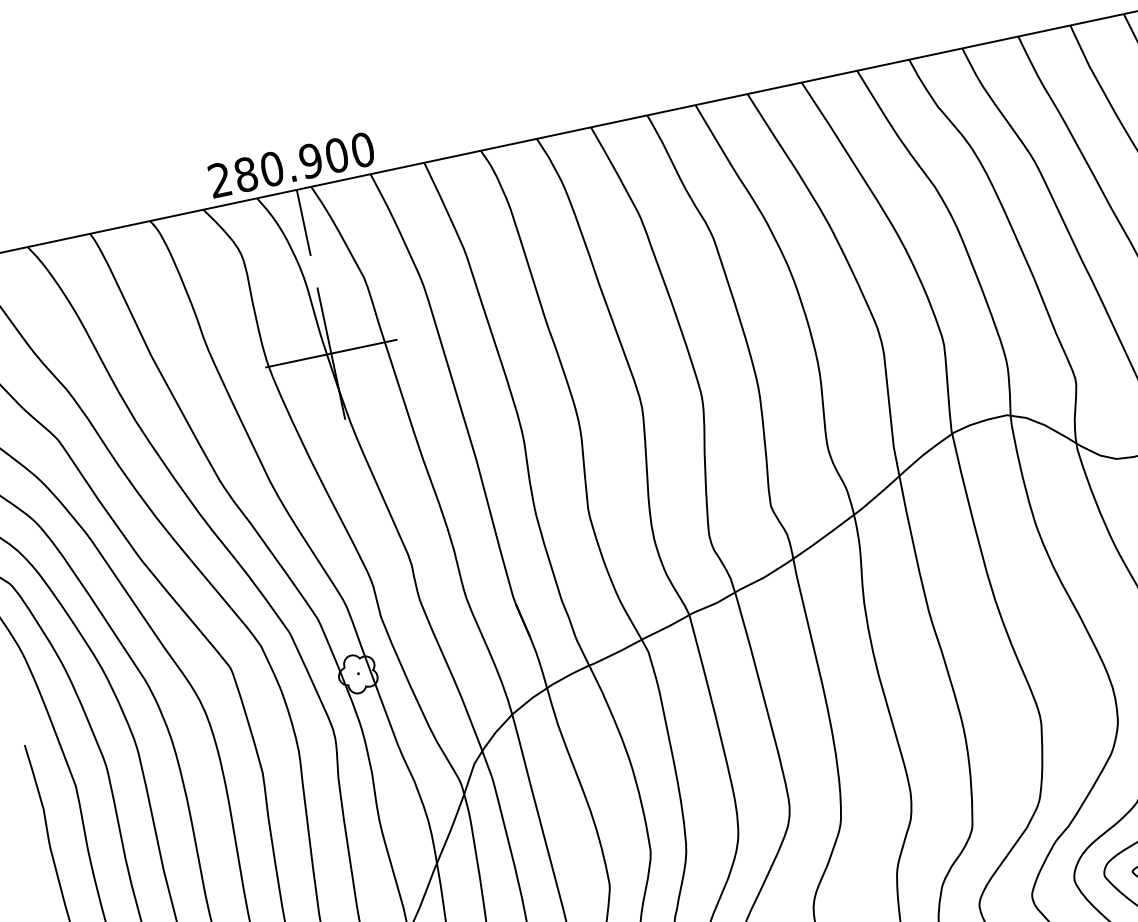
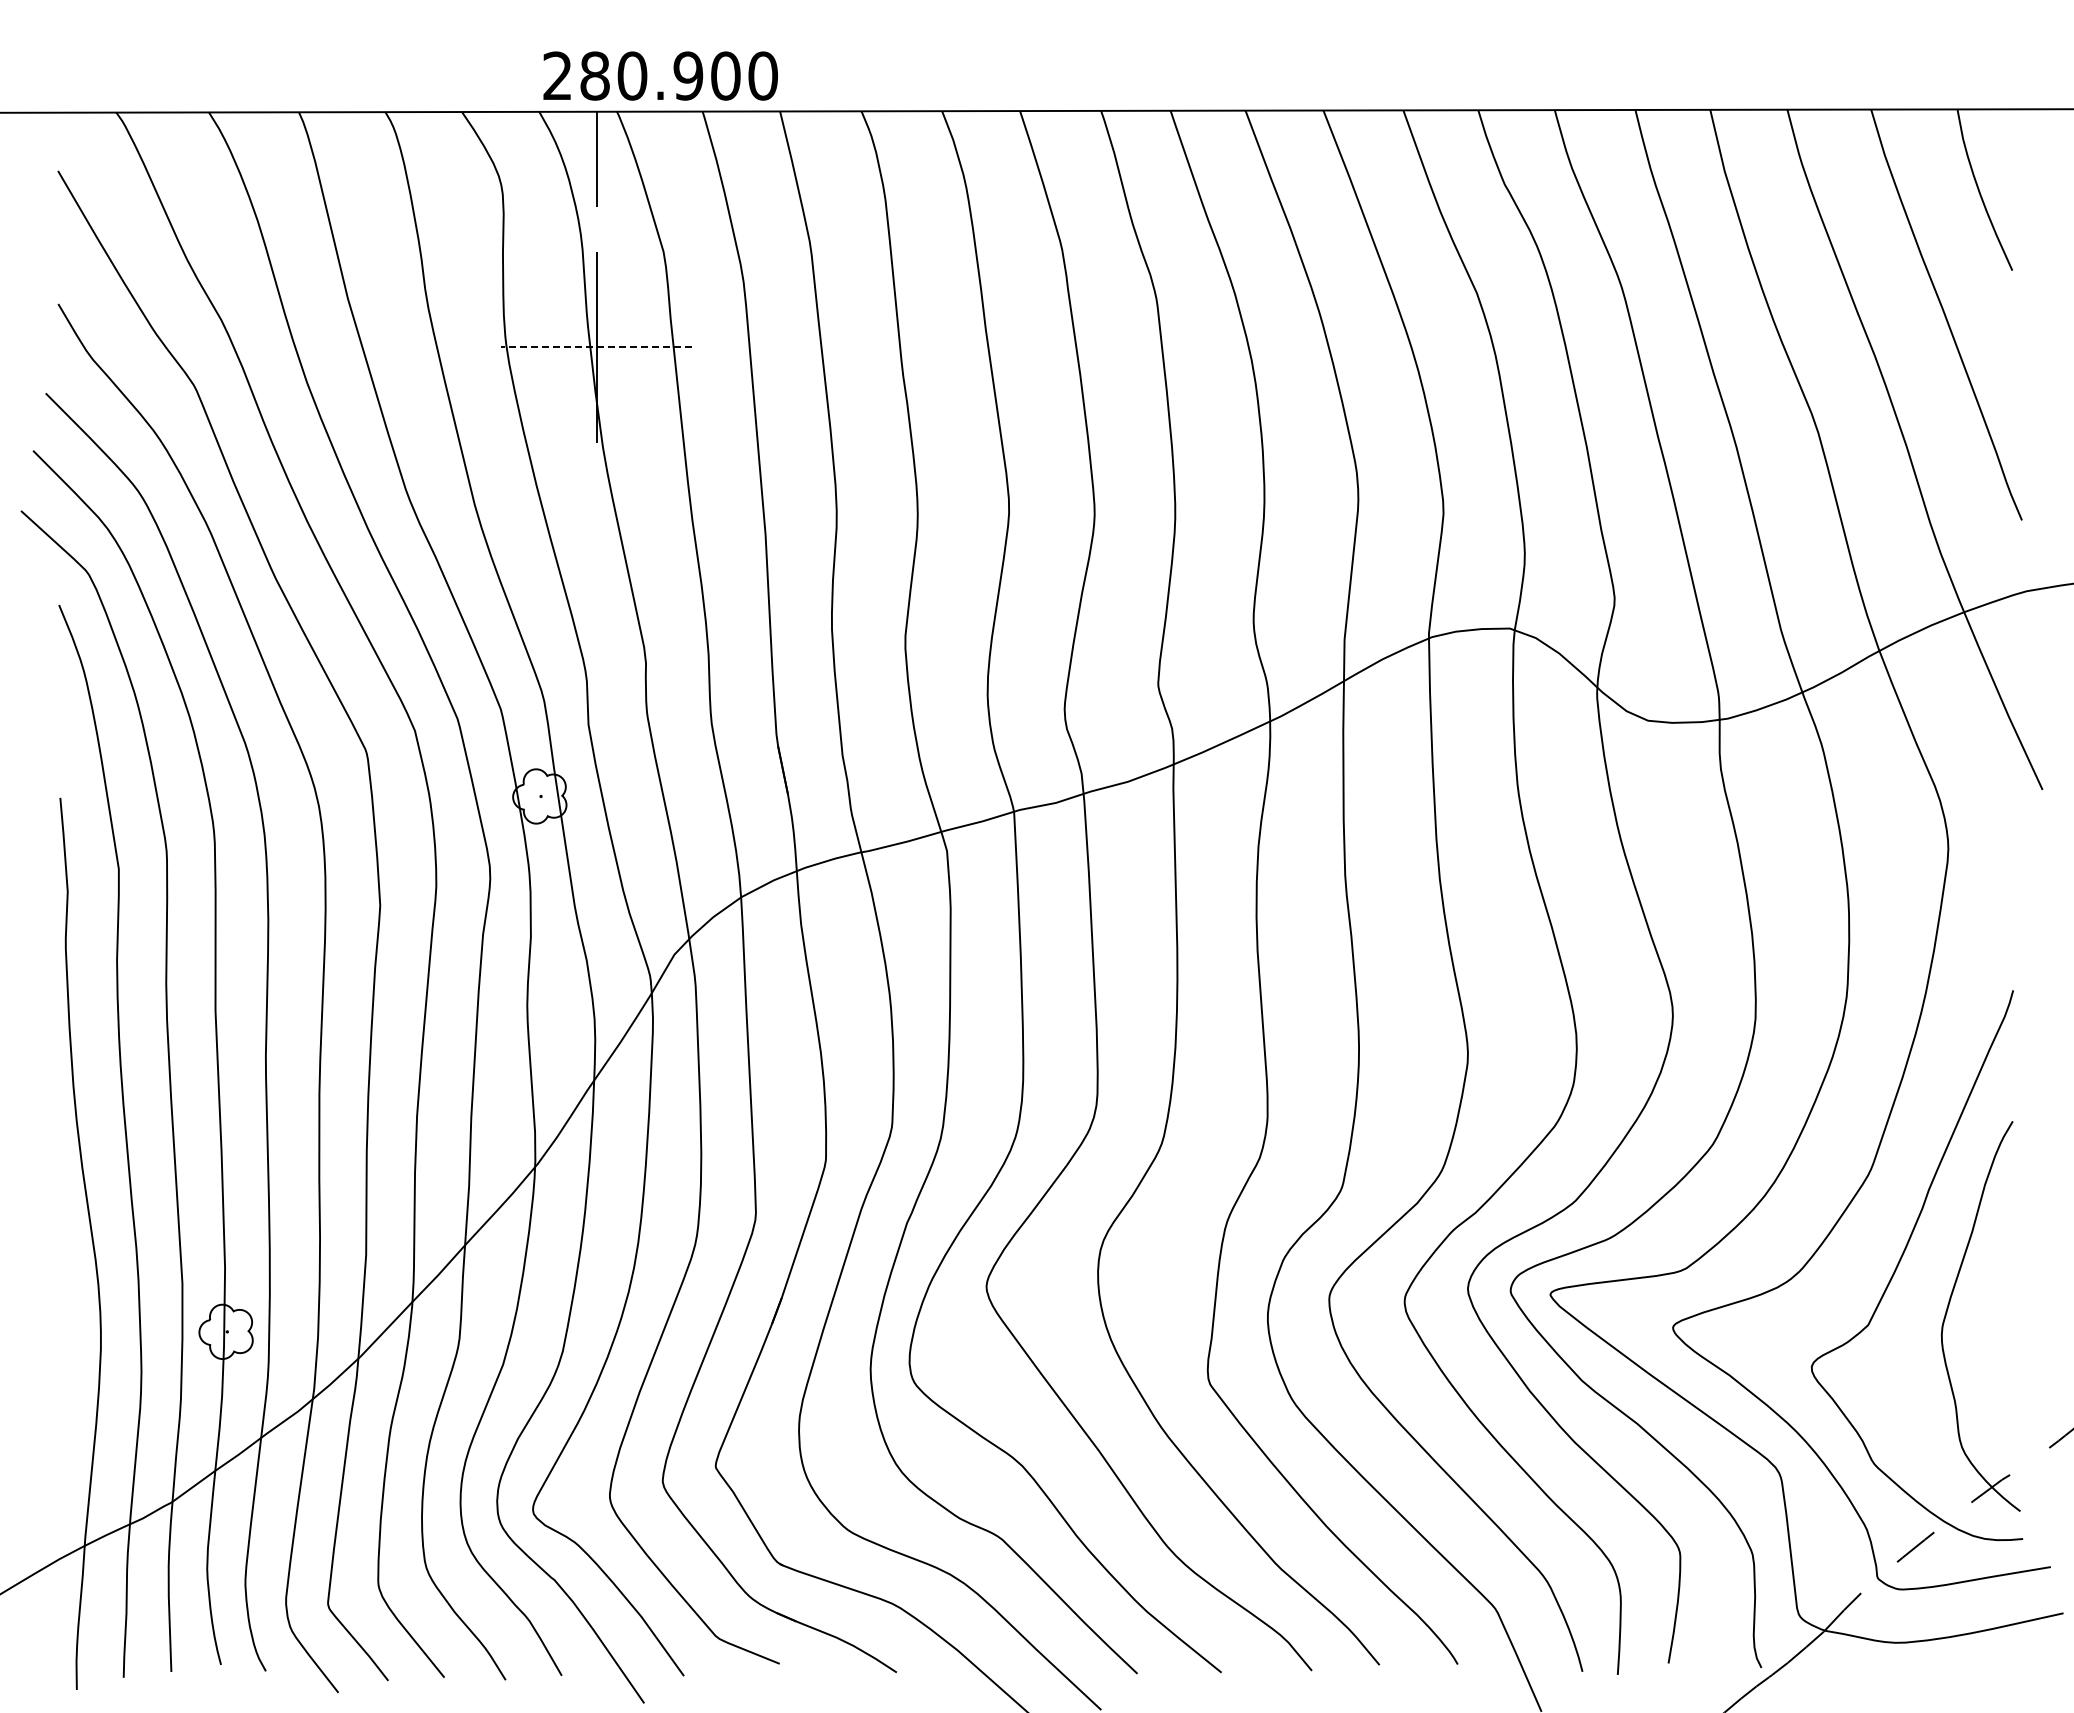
text: (291, 164) -> (660, 75), moved
line: (331, 353) -> (596, 347), solid -> dashed

